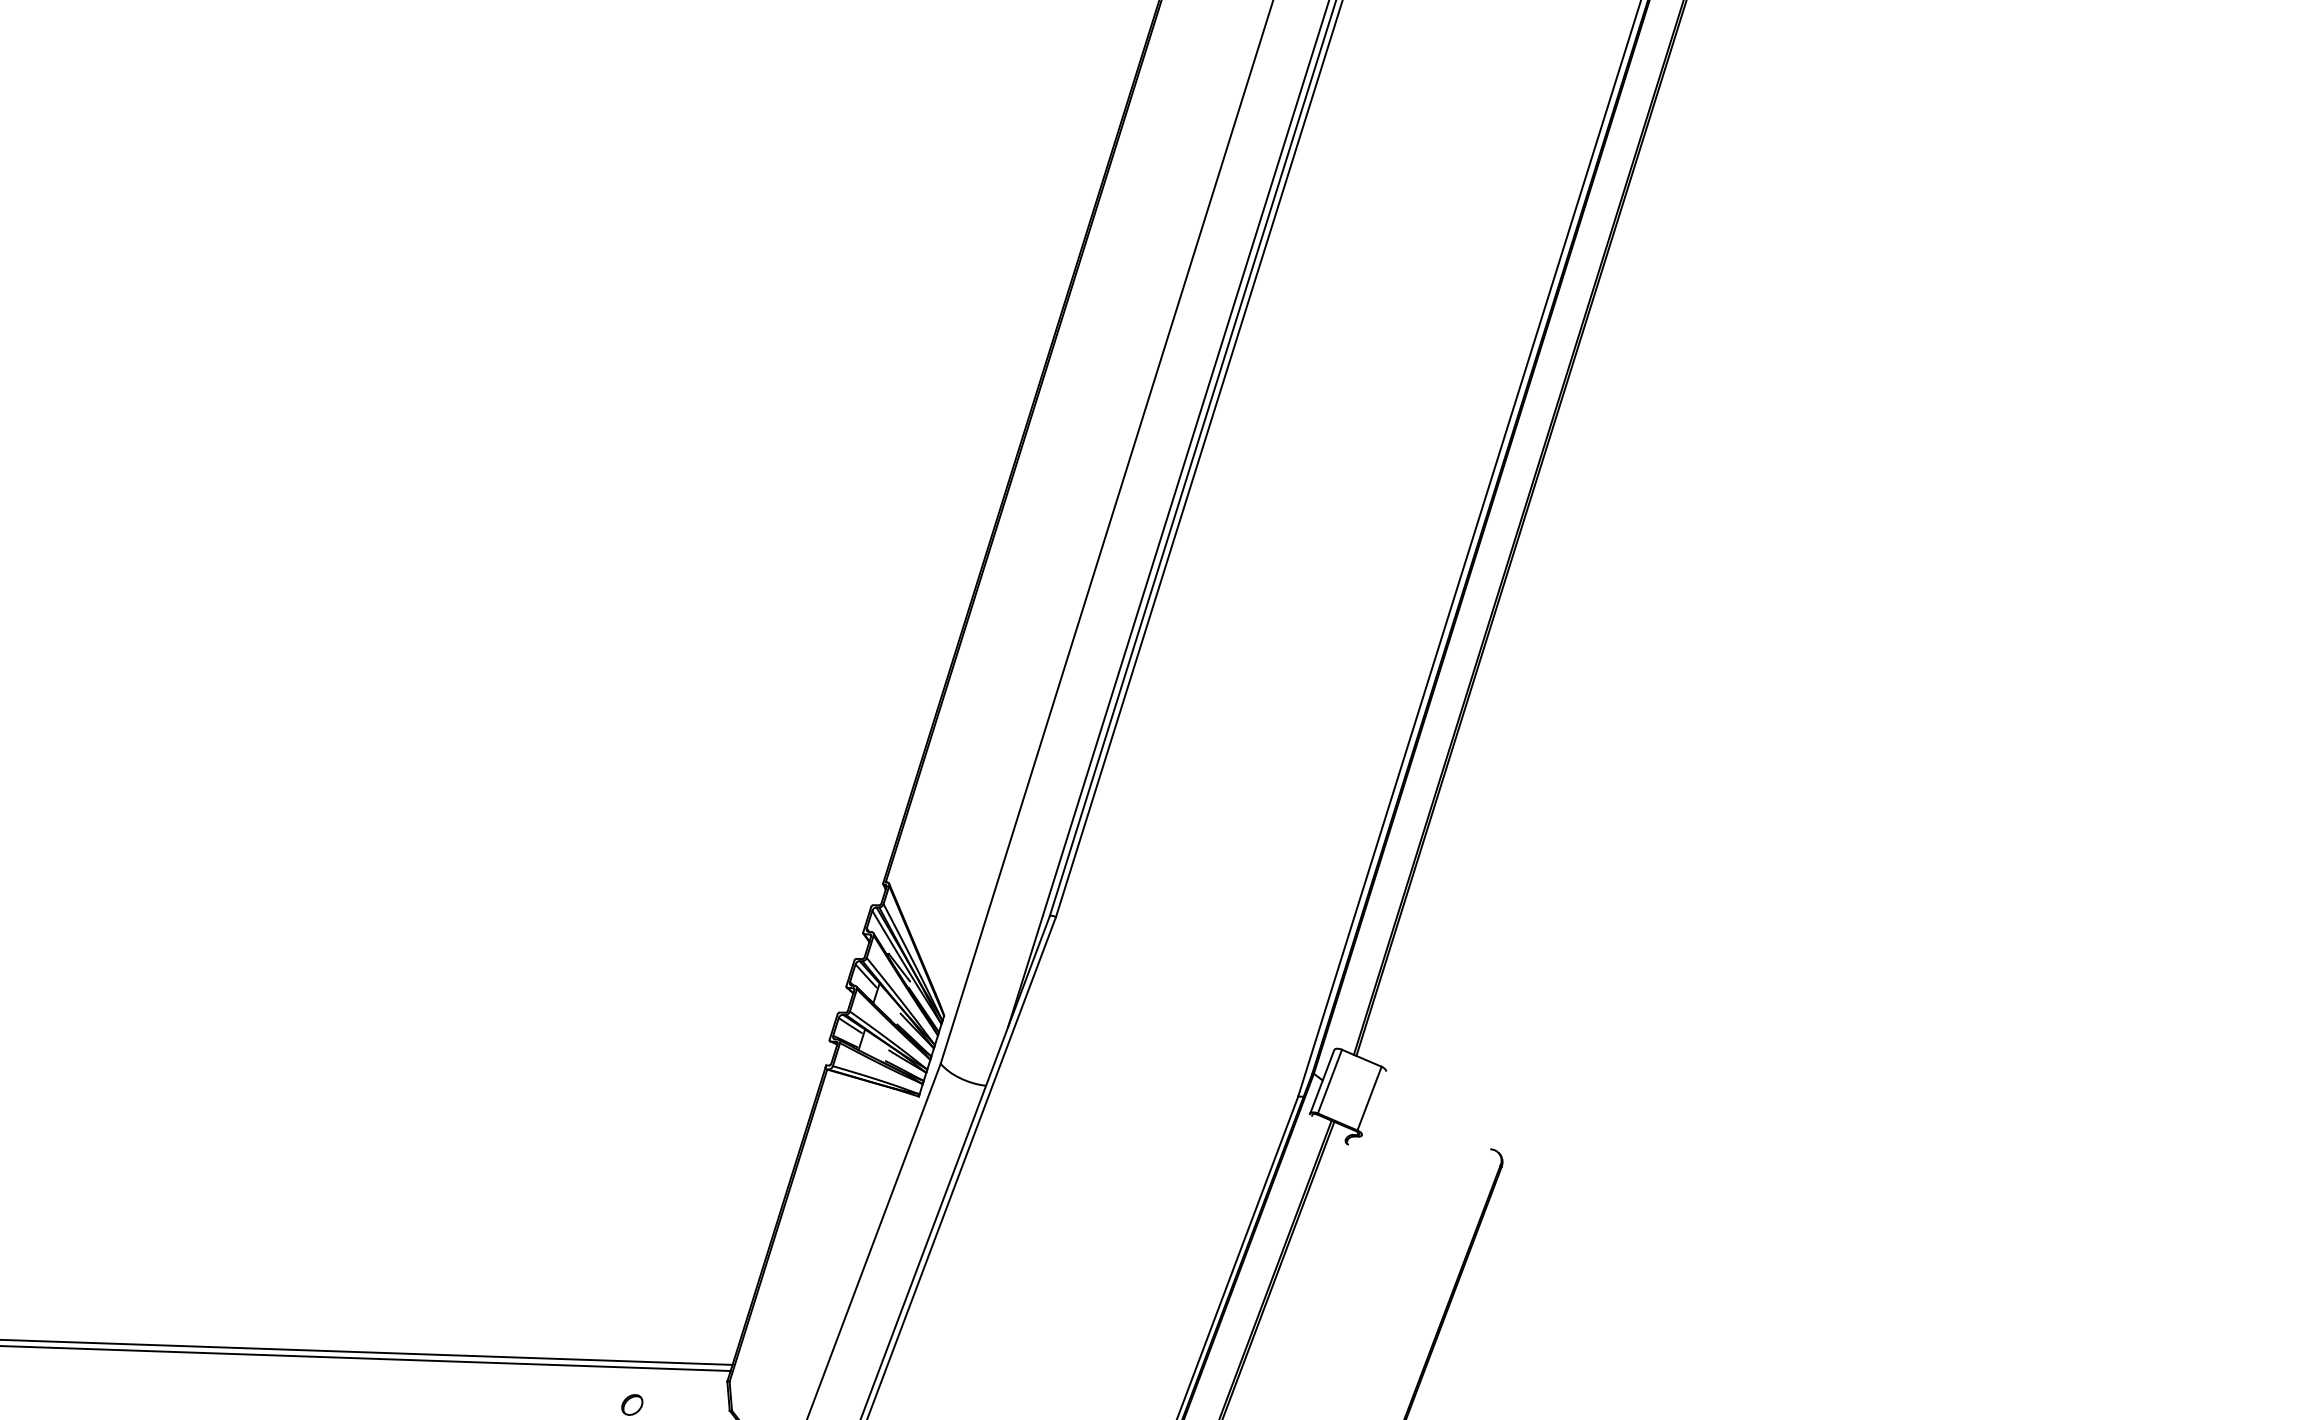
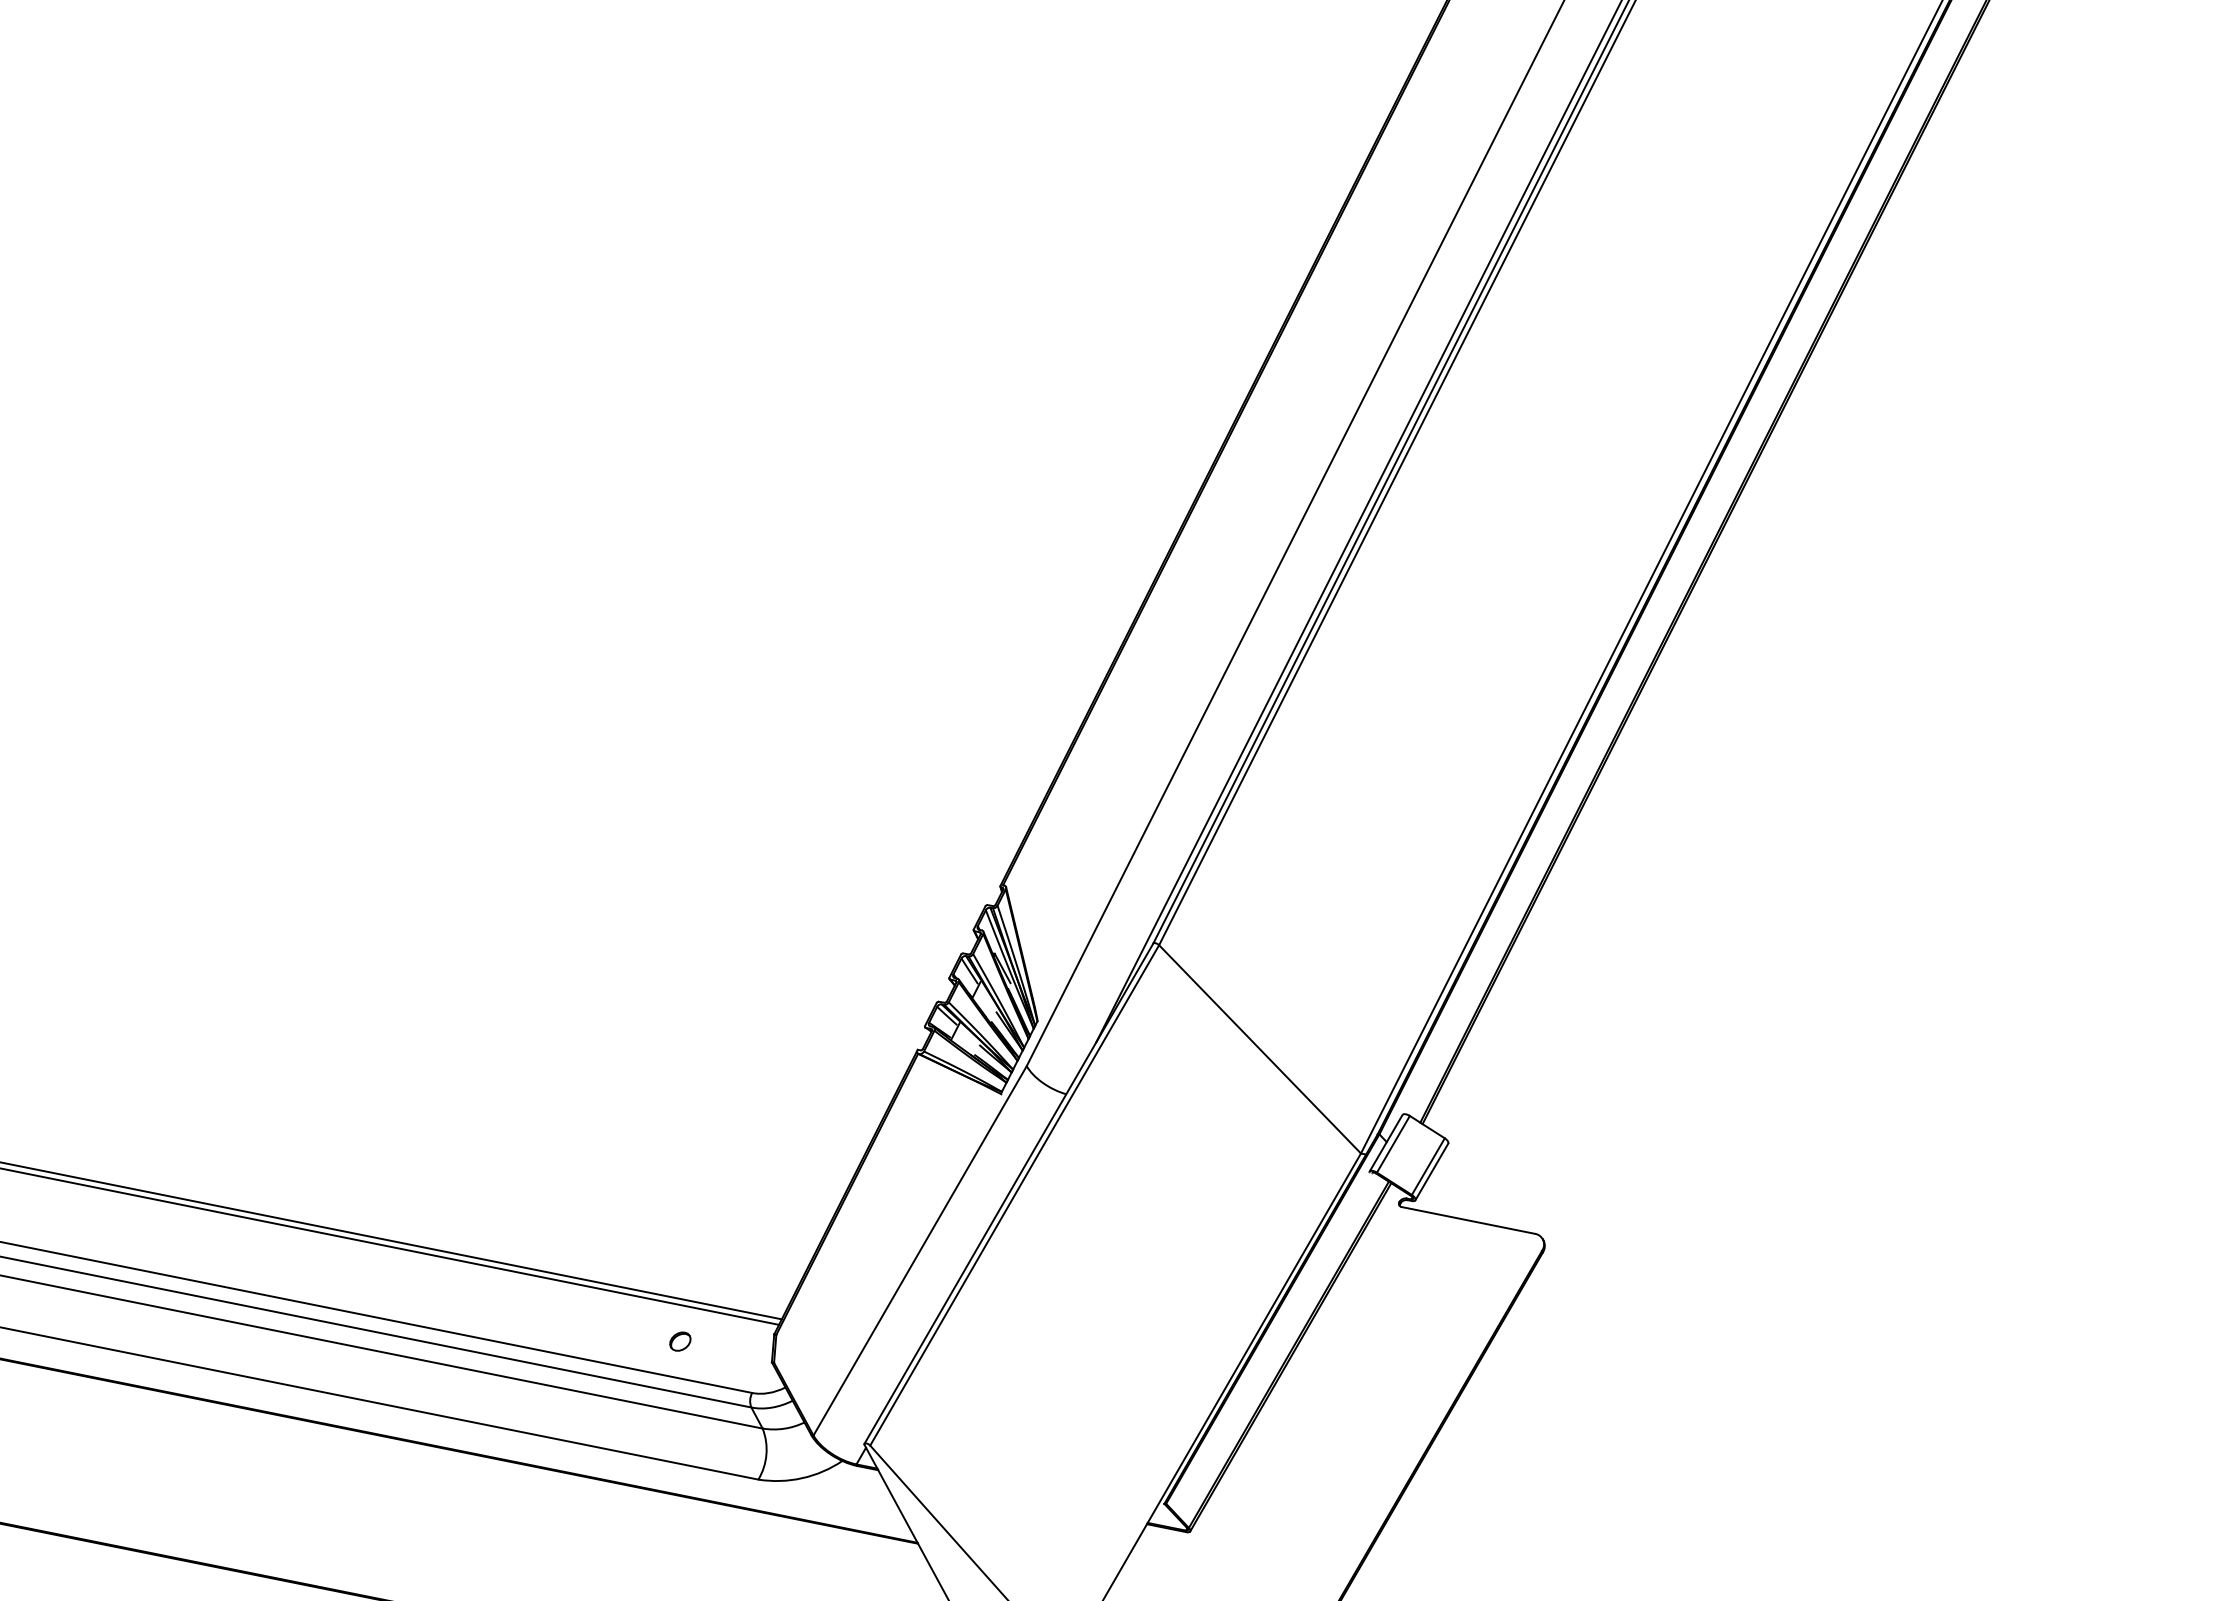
line: (1176, 1007) -> (1259, 1049), added
line: (1373, 1103) -> (1431, 1171), added
line: (1418, 1147) -> (1467, 1220), added

